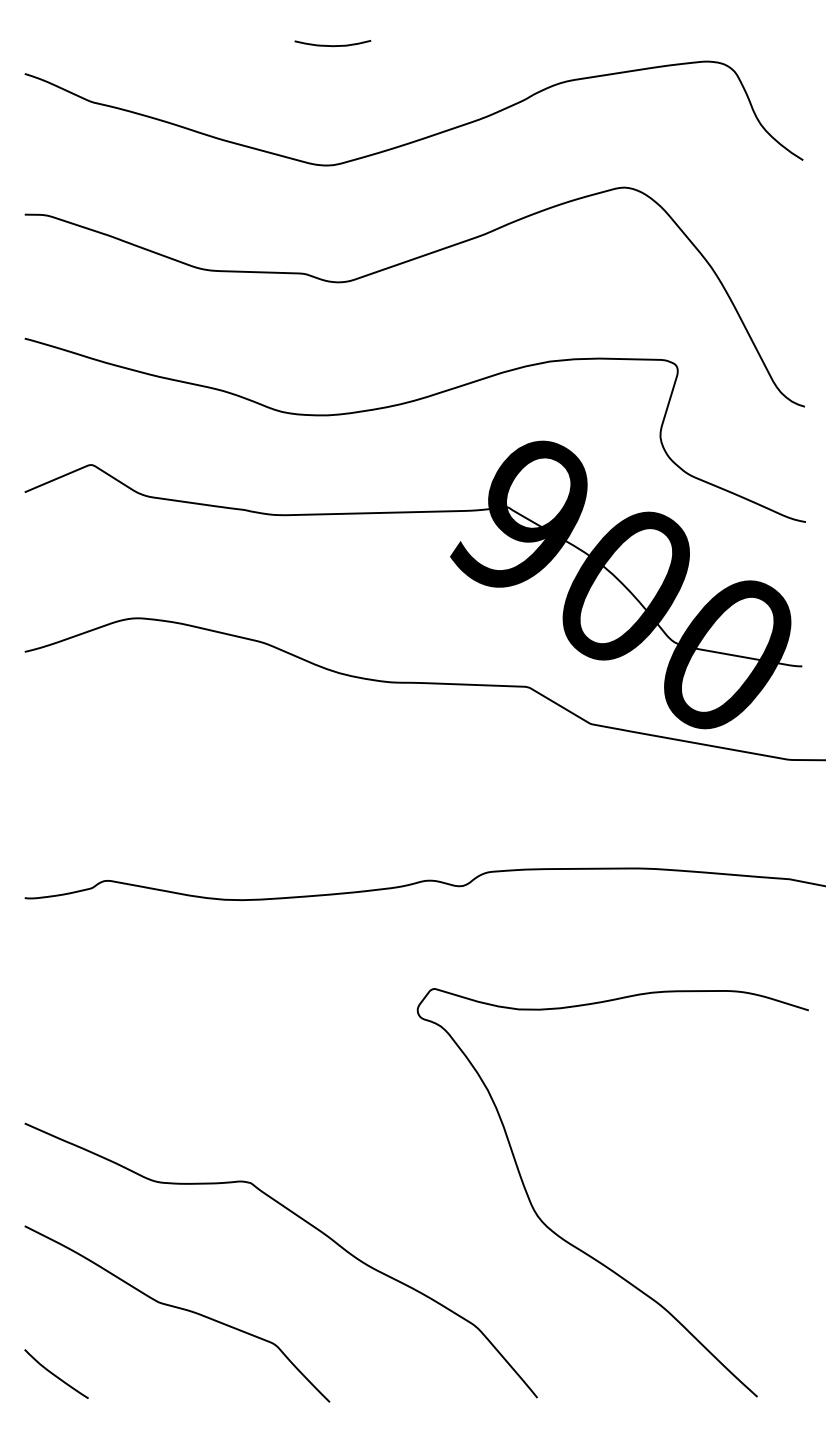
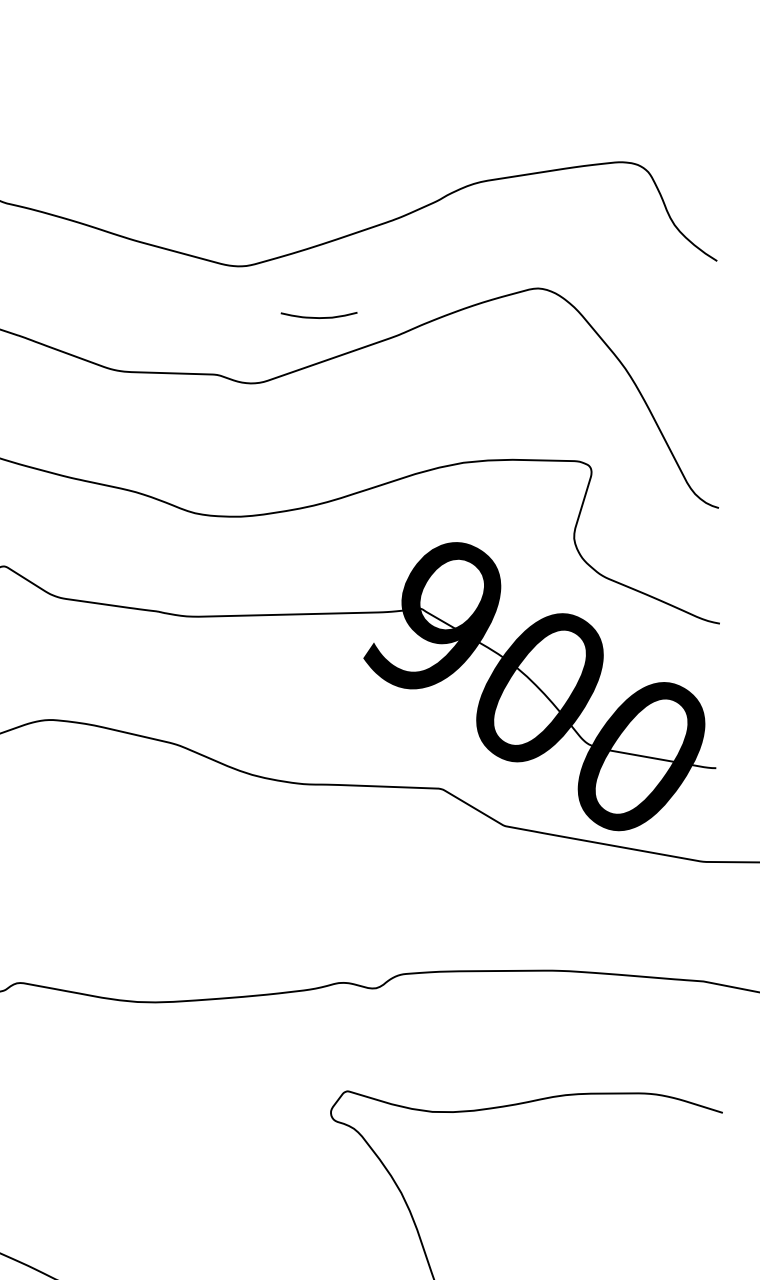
curve: (332, 45) -> (318, 317), moved

